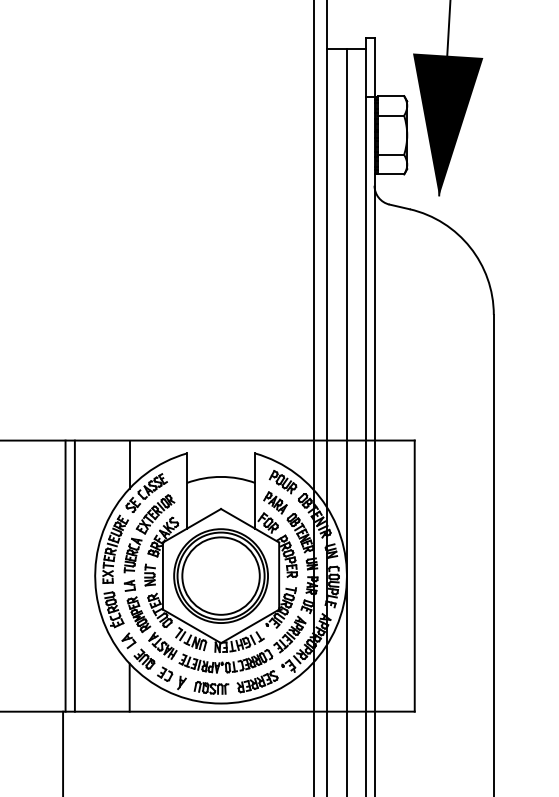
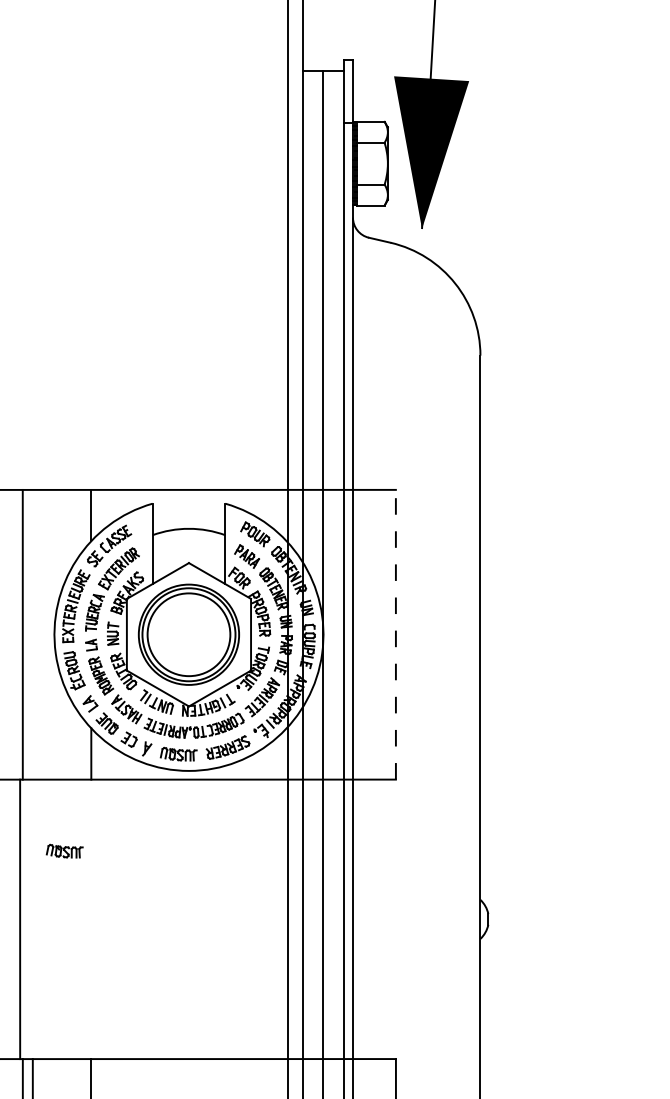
line: (74, 575) -> (32, 634), removed
line: (414, 575) -> (395, 634), solid -> dashed
part: (104, 777) -> (64, 850), added

